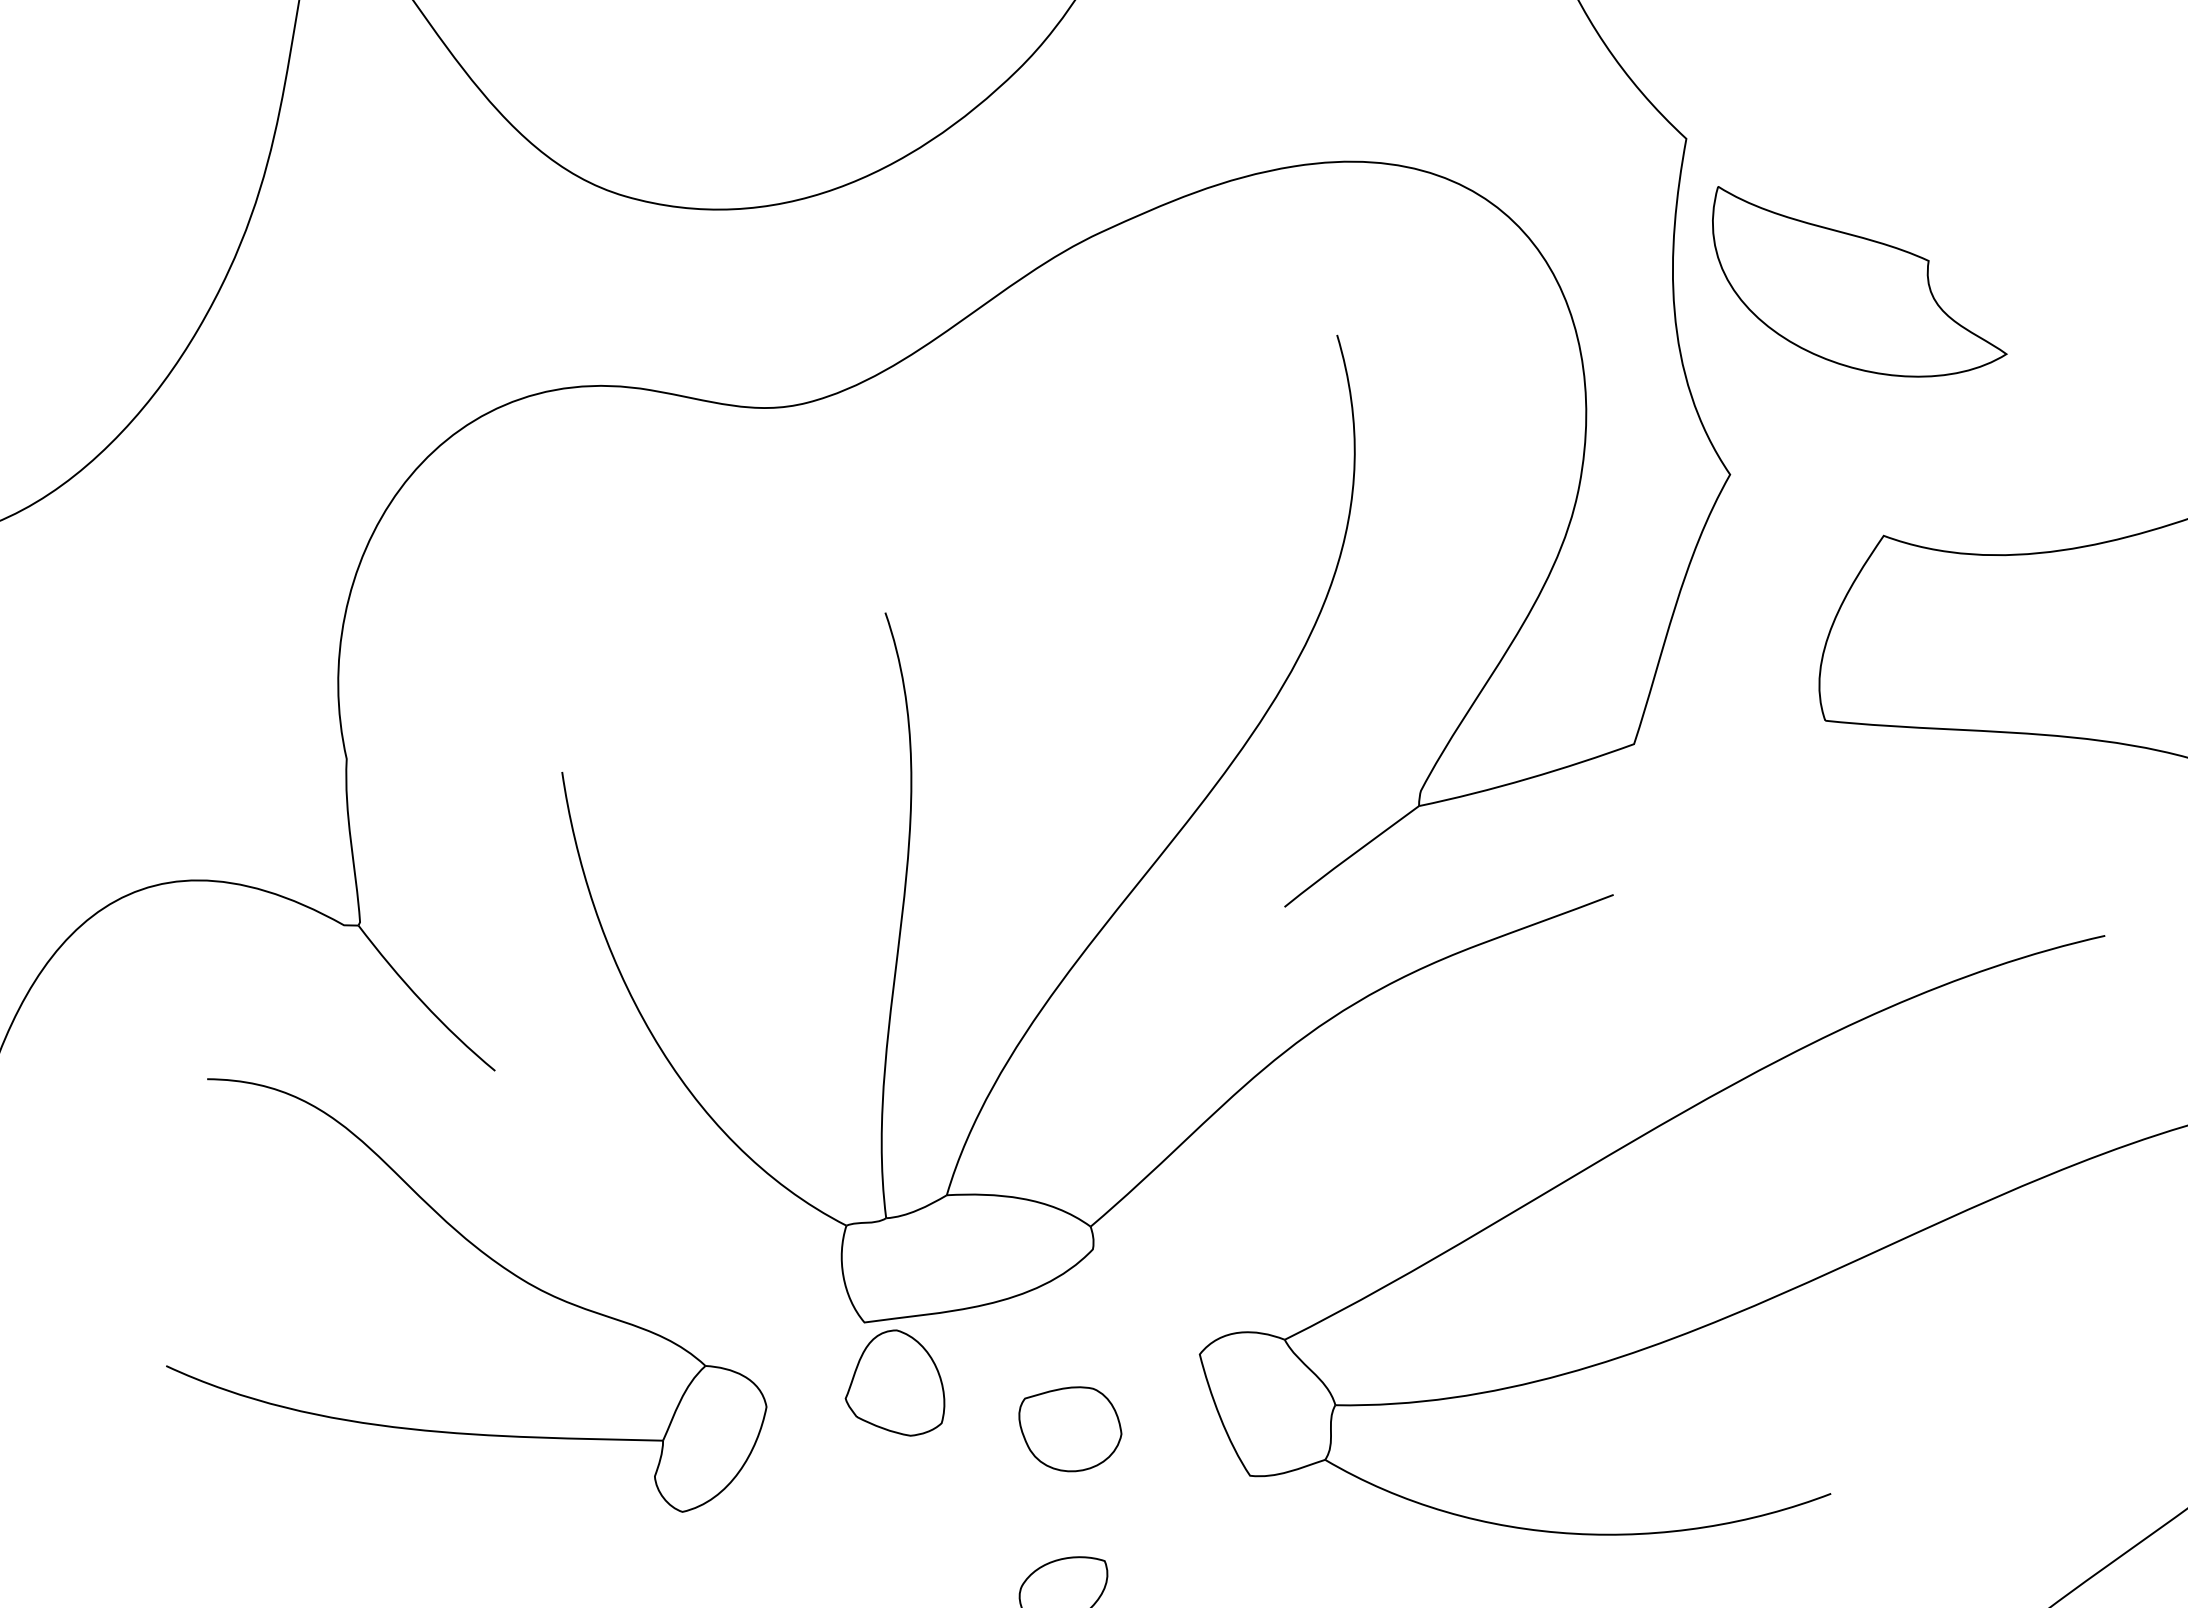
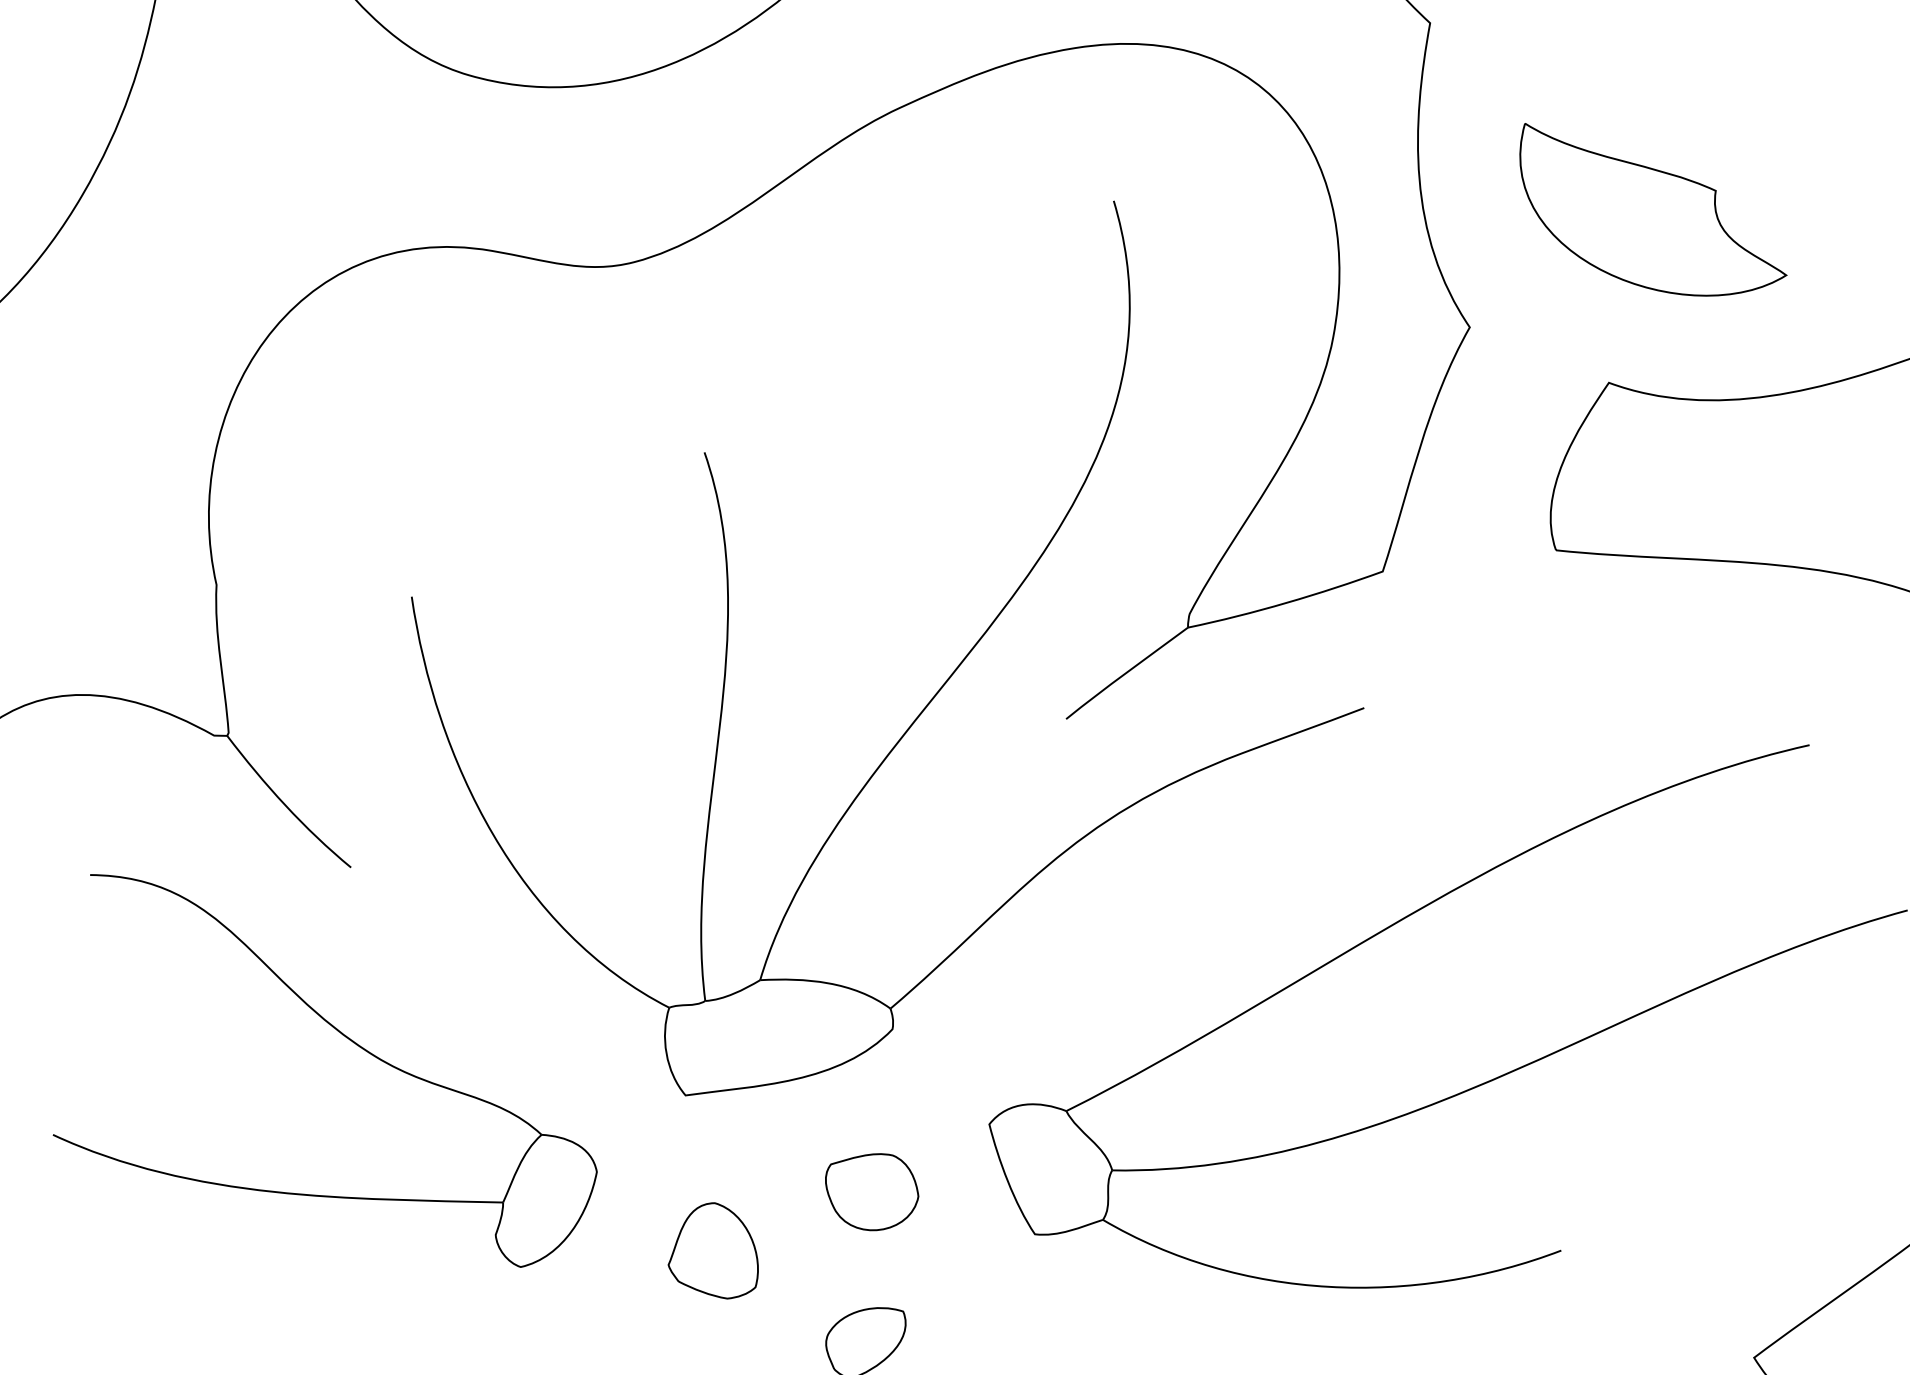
part: (1859, 281) -> (1653, 209), moved
part: (894, 1382) -> (712, 1250), moved

